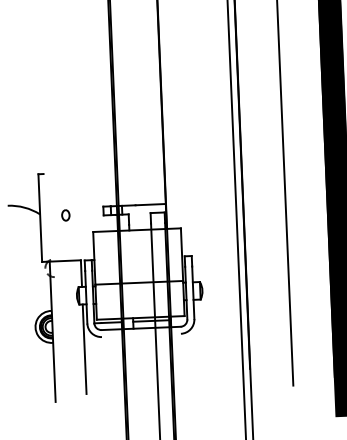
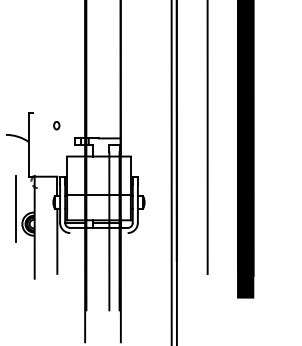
part: (65, 215) -> (56, 125), moved
line: (26, 306) -> (16, 208), added

